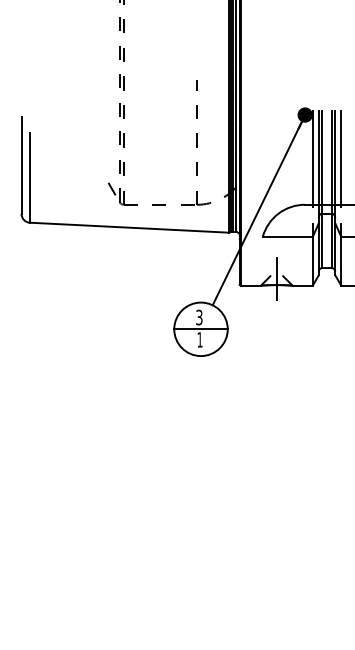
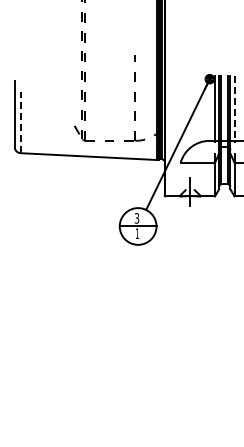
line: (341, 159) -> (234, 109), solid -> dashed
line: (29, 178) -> (20, 122), solid -> dashed

